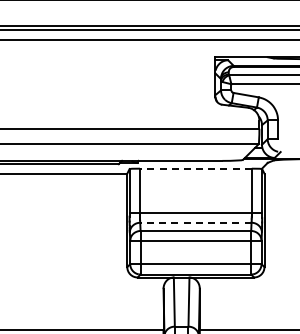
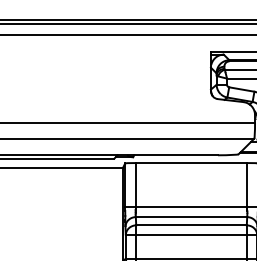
line: (195, 168) -> (191, 162), dashed -> solid
line: (195, 222) -> (191, 216), dashed -> solid

